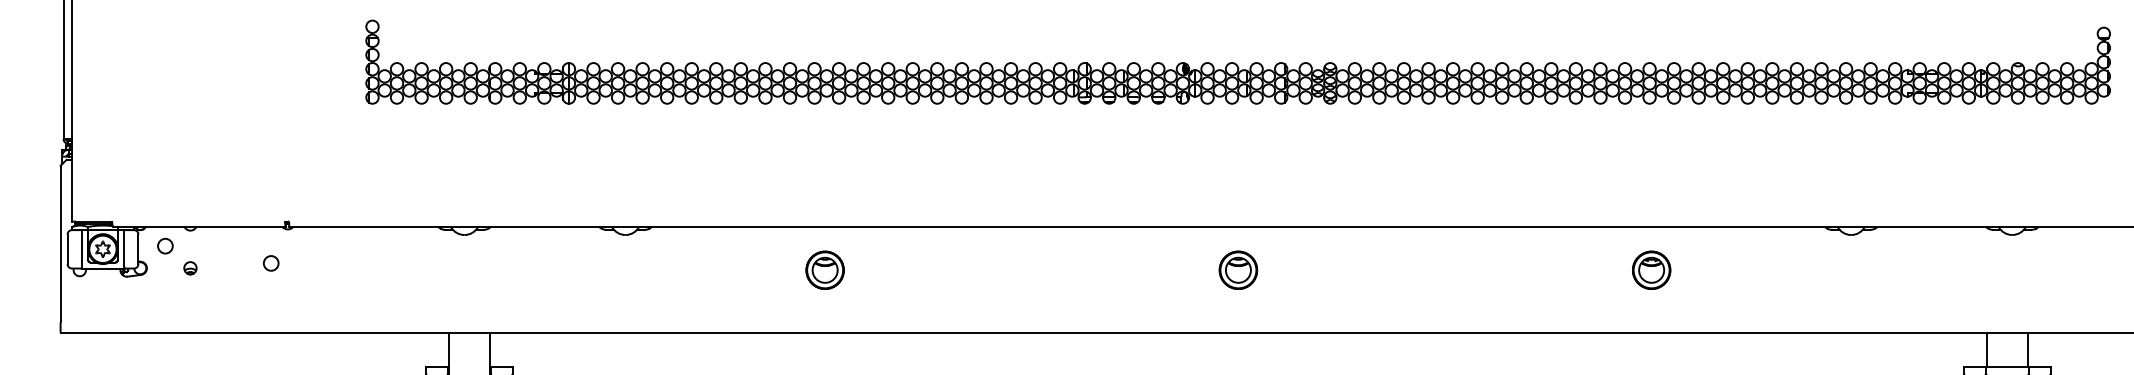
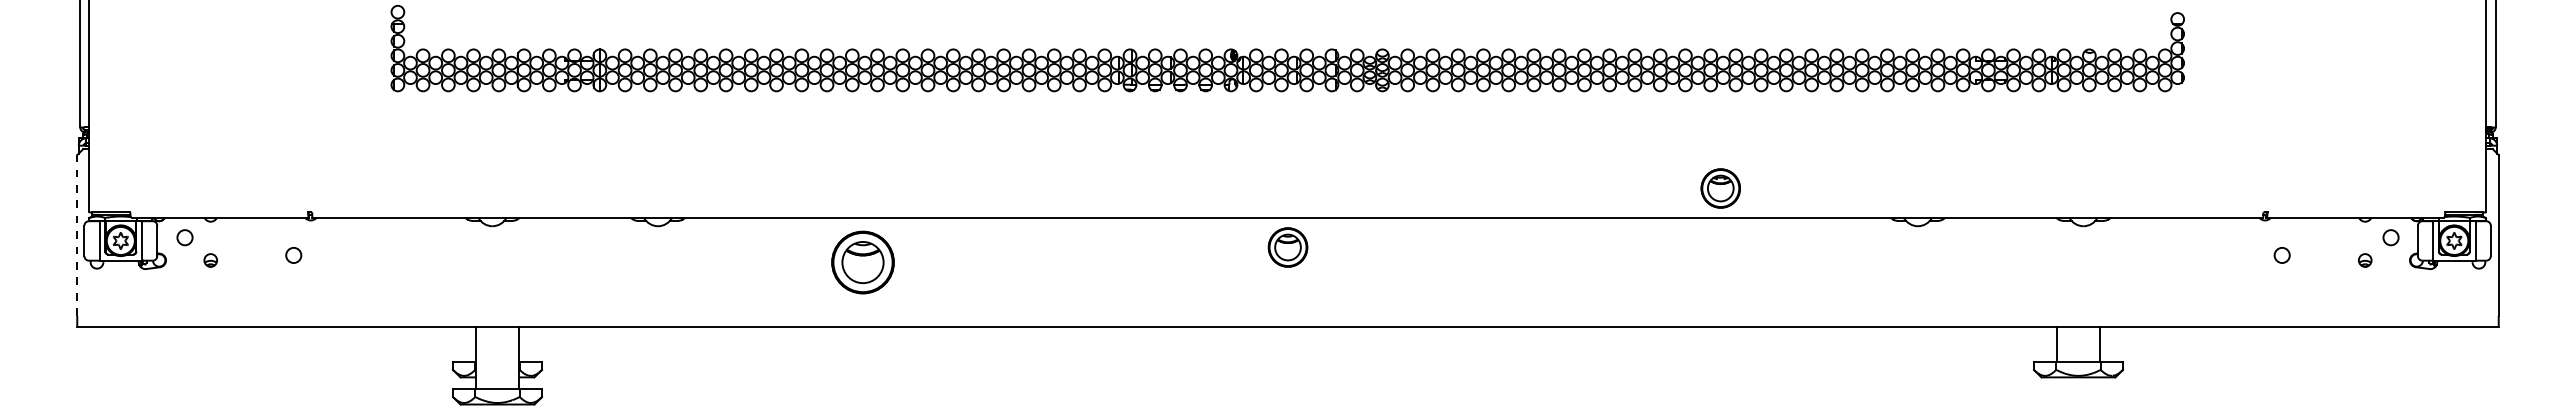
line: (60, 244) -> (77, 235), solid -> dashed
part: (825, 270) -> (863, 262), size x1.6
part: (1237, 270) -> (1287, 247), moved
part: (1651, 270) -> (1720, 188), moved

